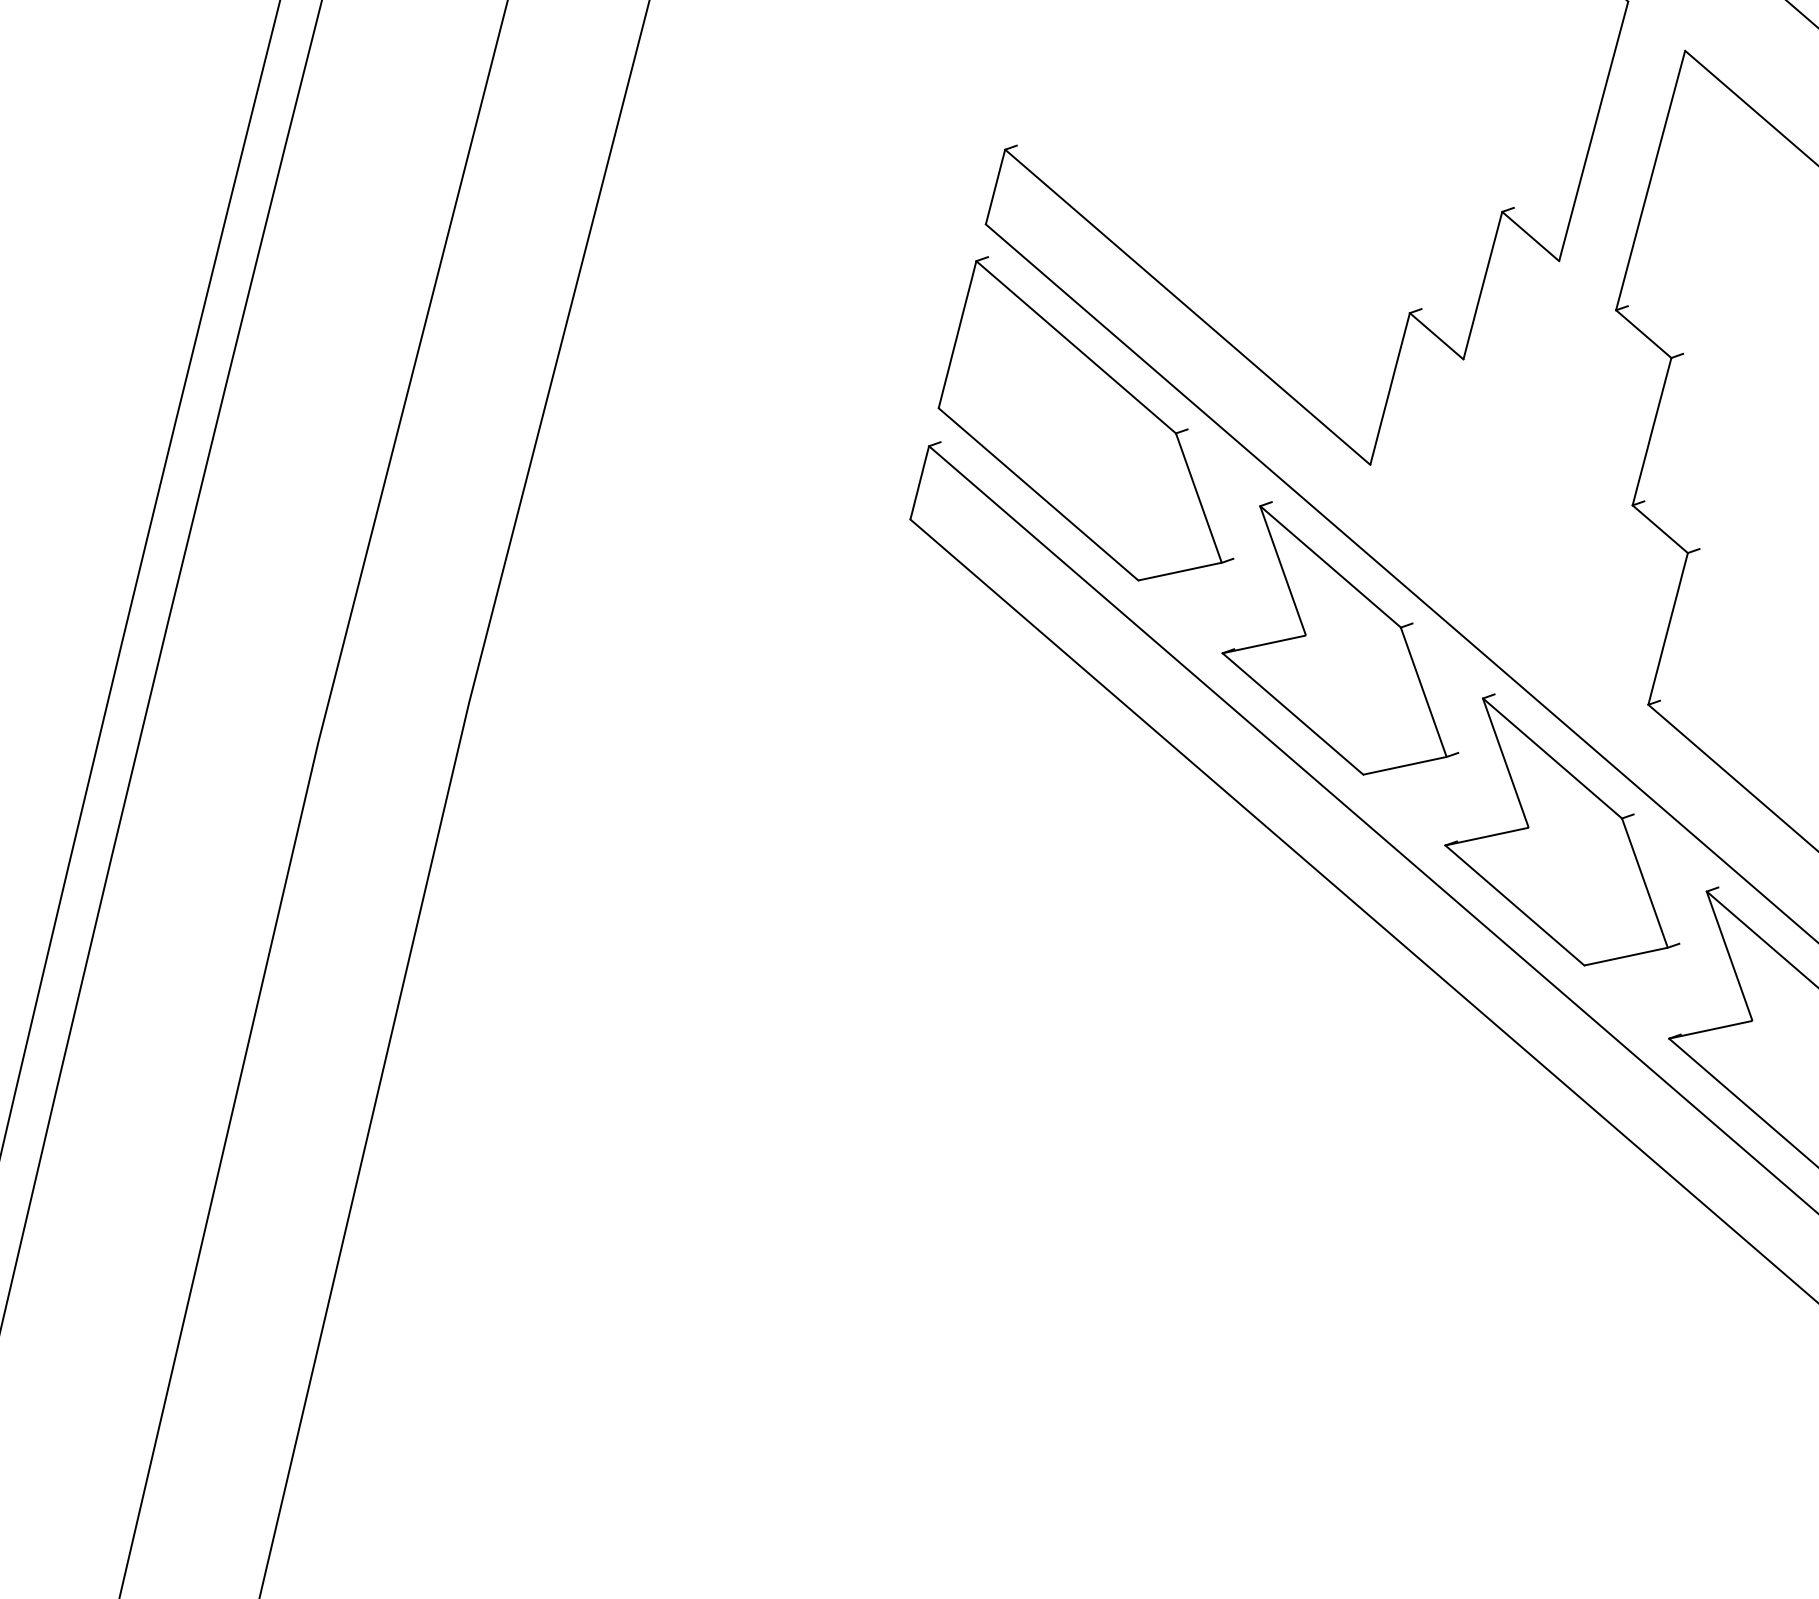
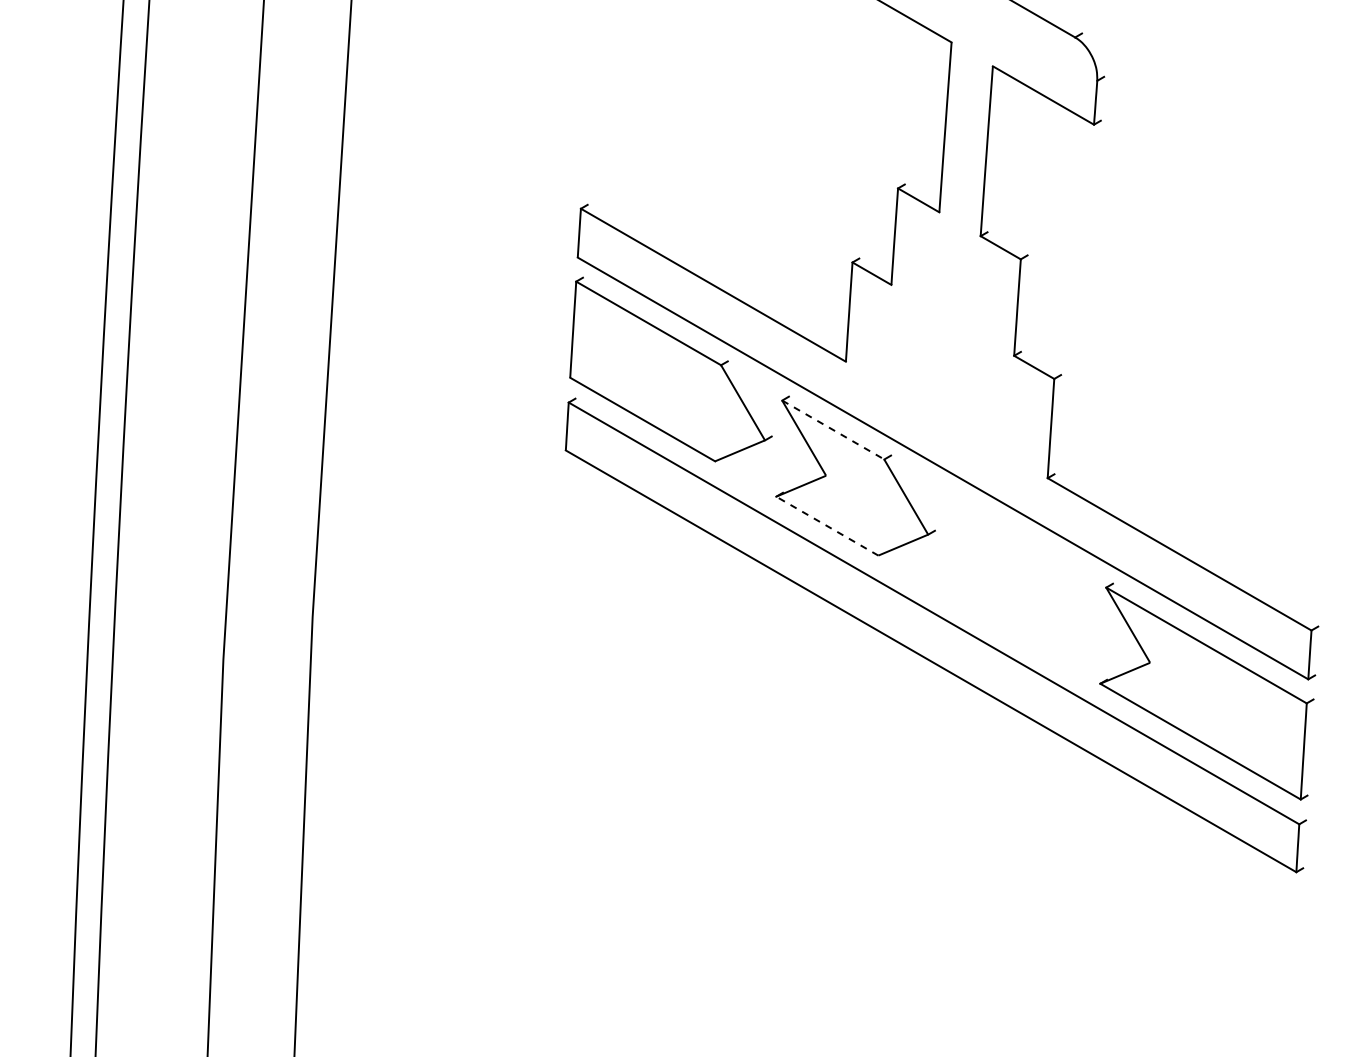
line: (1330, 567) -> (833, 430), solid -> dashed
line: (1293, 714) -> (827, 526), solid -> dashed
part: (1573, 836) -> (1016, 569), removed

